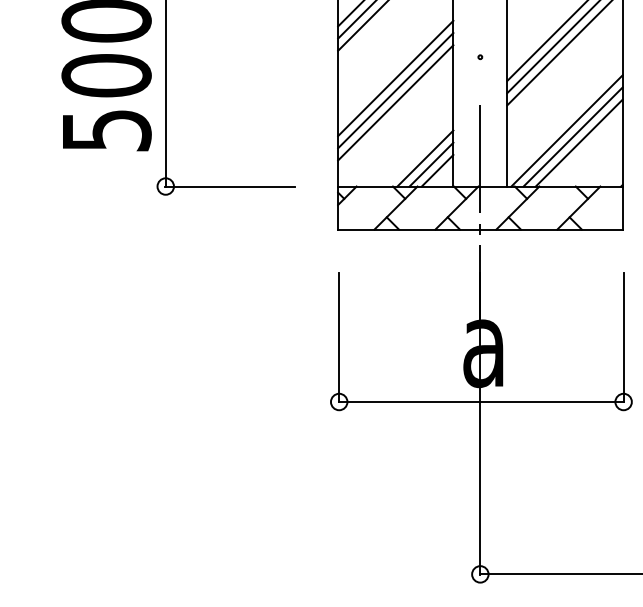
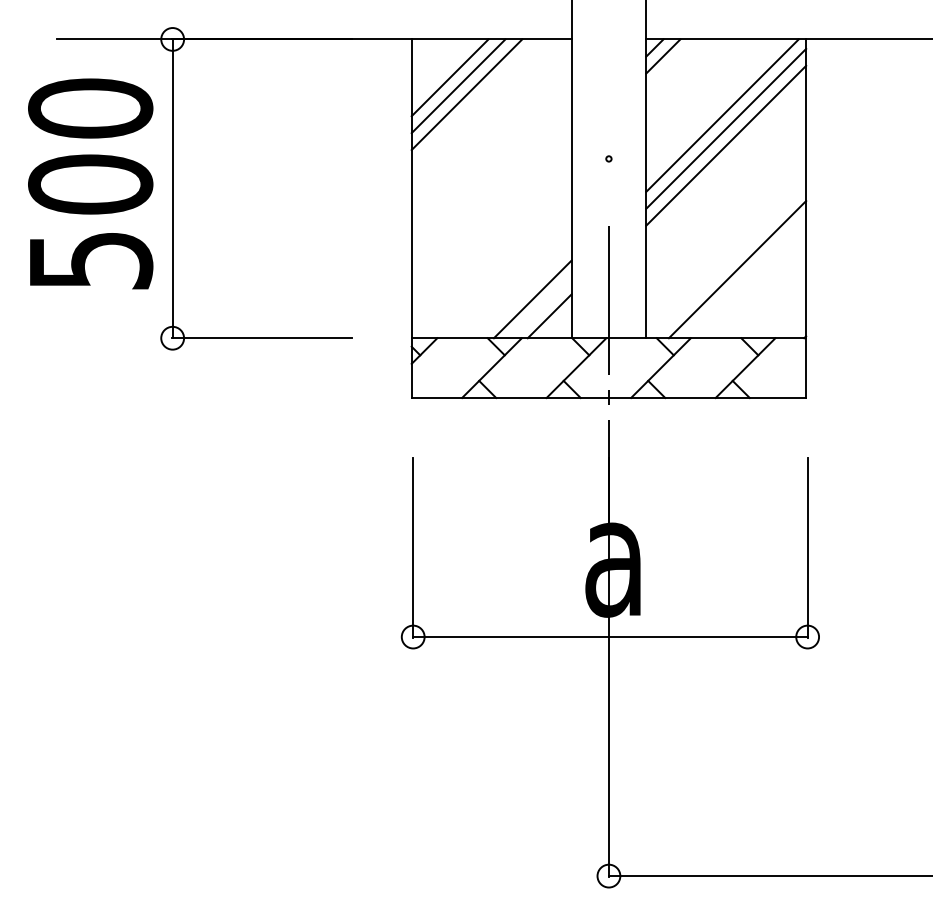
line: (395, 78) -> (491, 188), removed
line: (395, 90) -> (491, 205), removed
line: (395, 103) -> (491, 222), removed
line: (567, 131) -> (729, 261), removed
line: (578, 142) -> (745, 277), removed
line: (430, 164) -> (540, 307), removed

